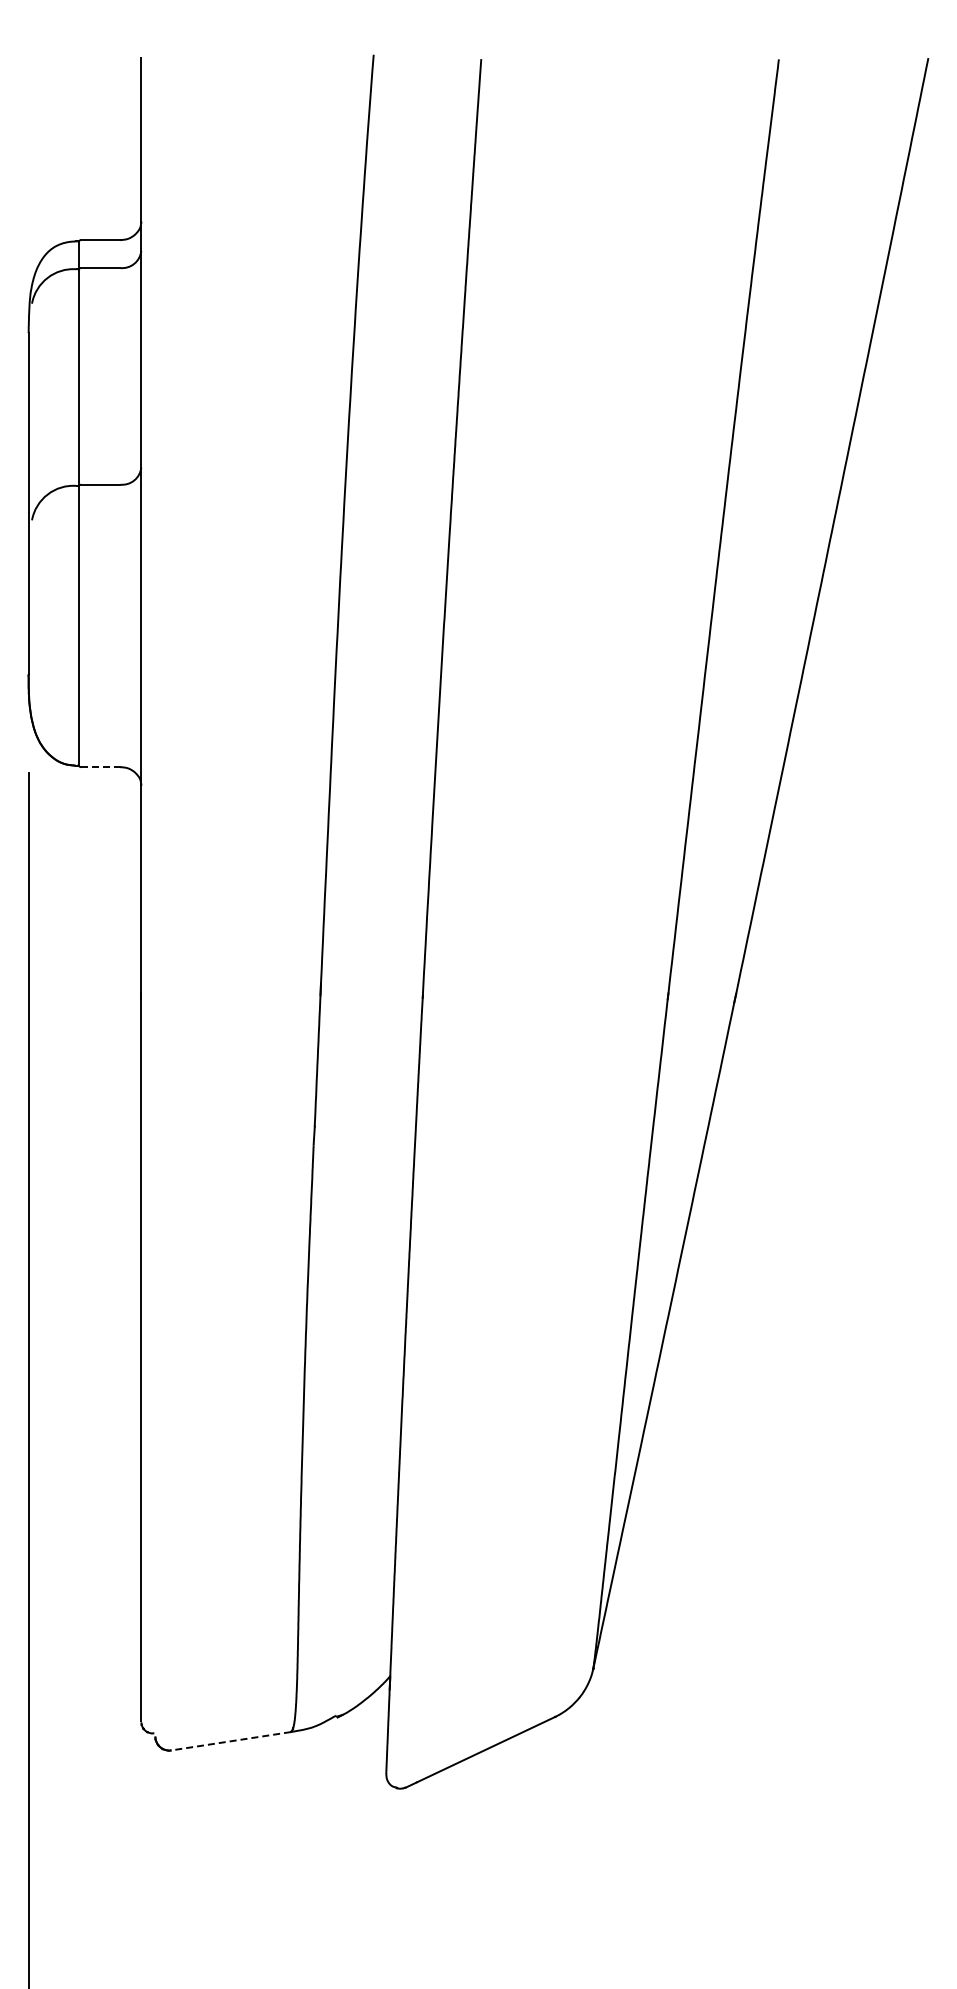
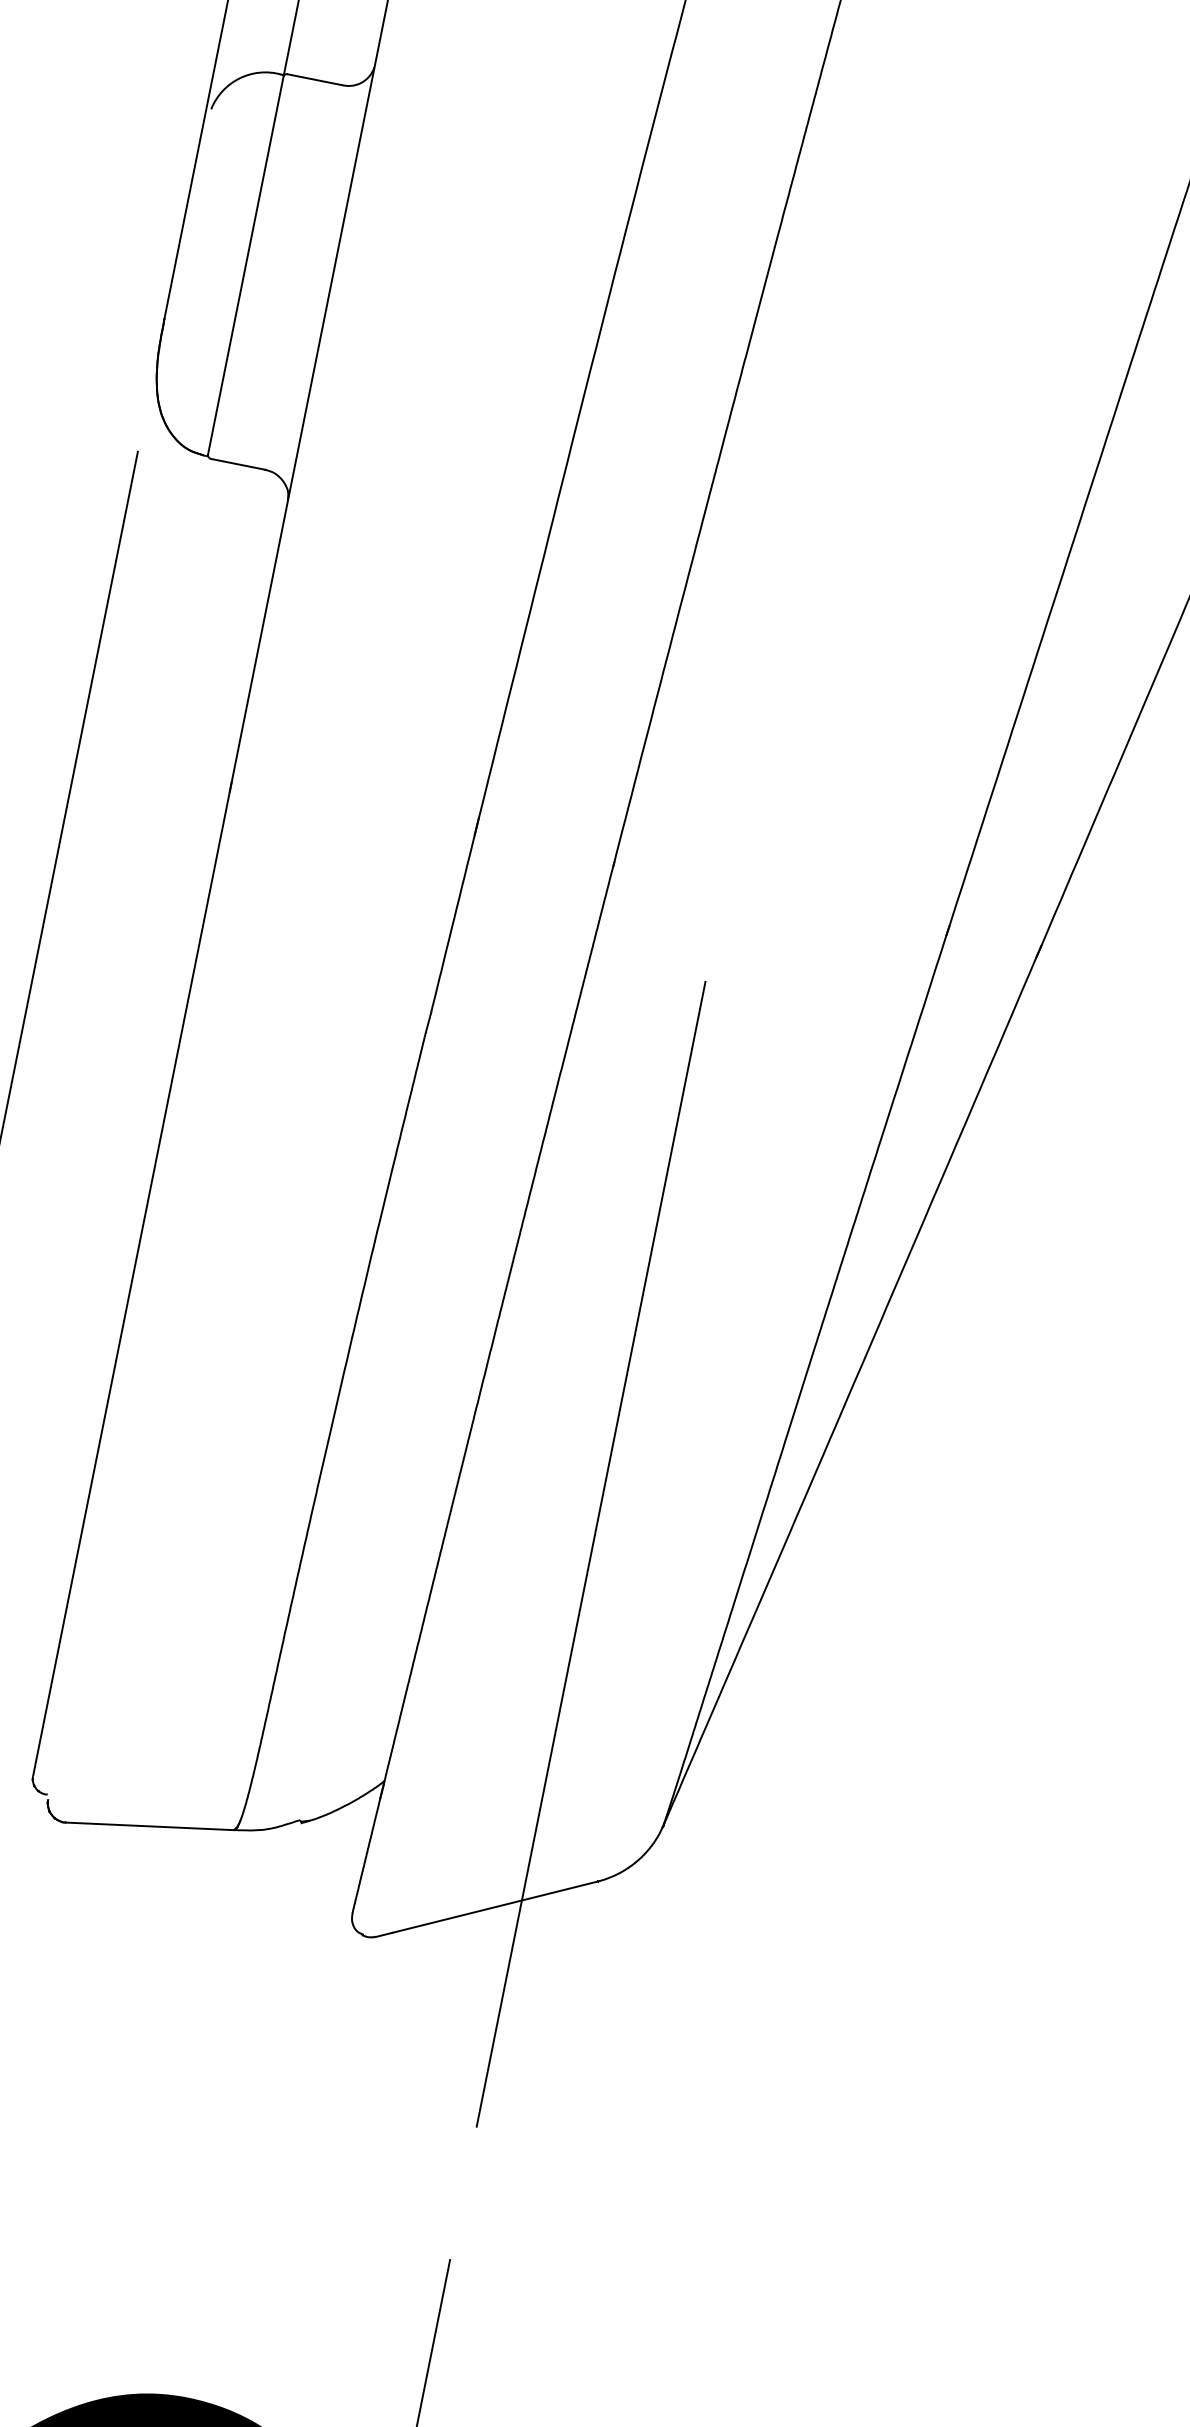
line: (101, 767) -> (238, 464), dashed -> solid
line: (504, 1486) -> (591, 1553), added
line: (230, 1741) -> (149, 1826), dashed -> solid

